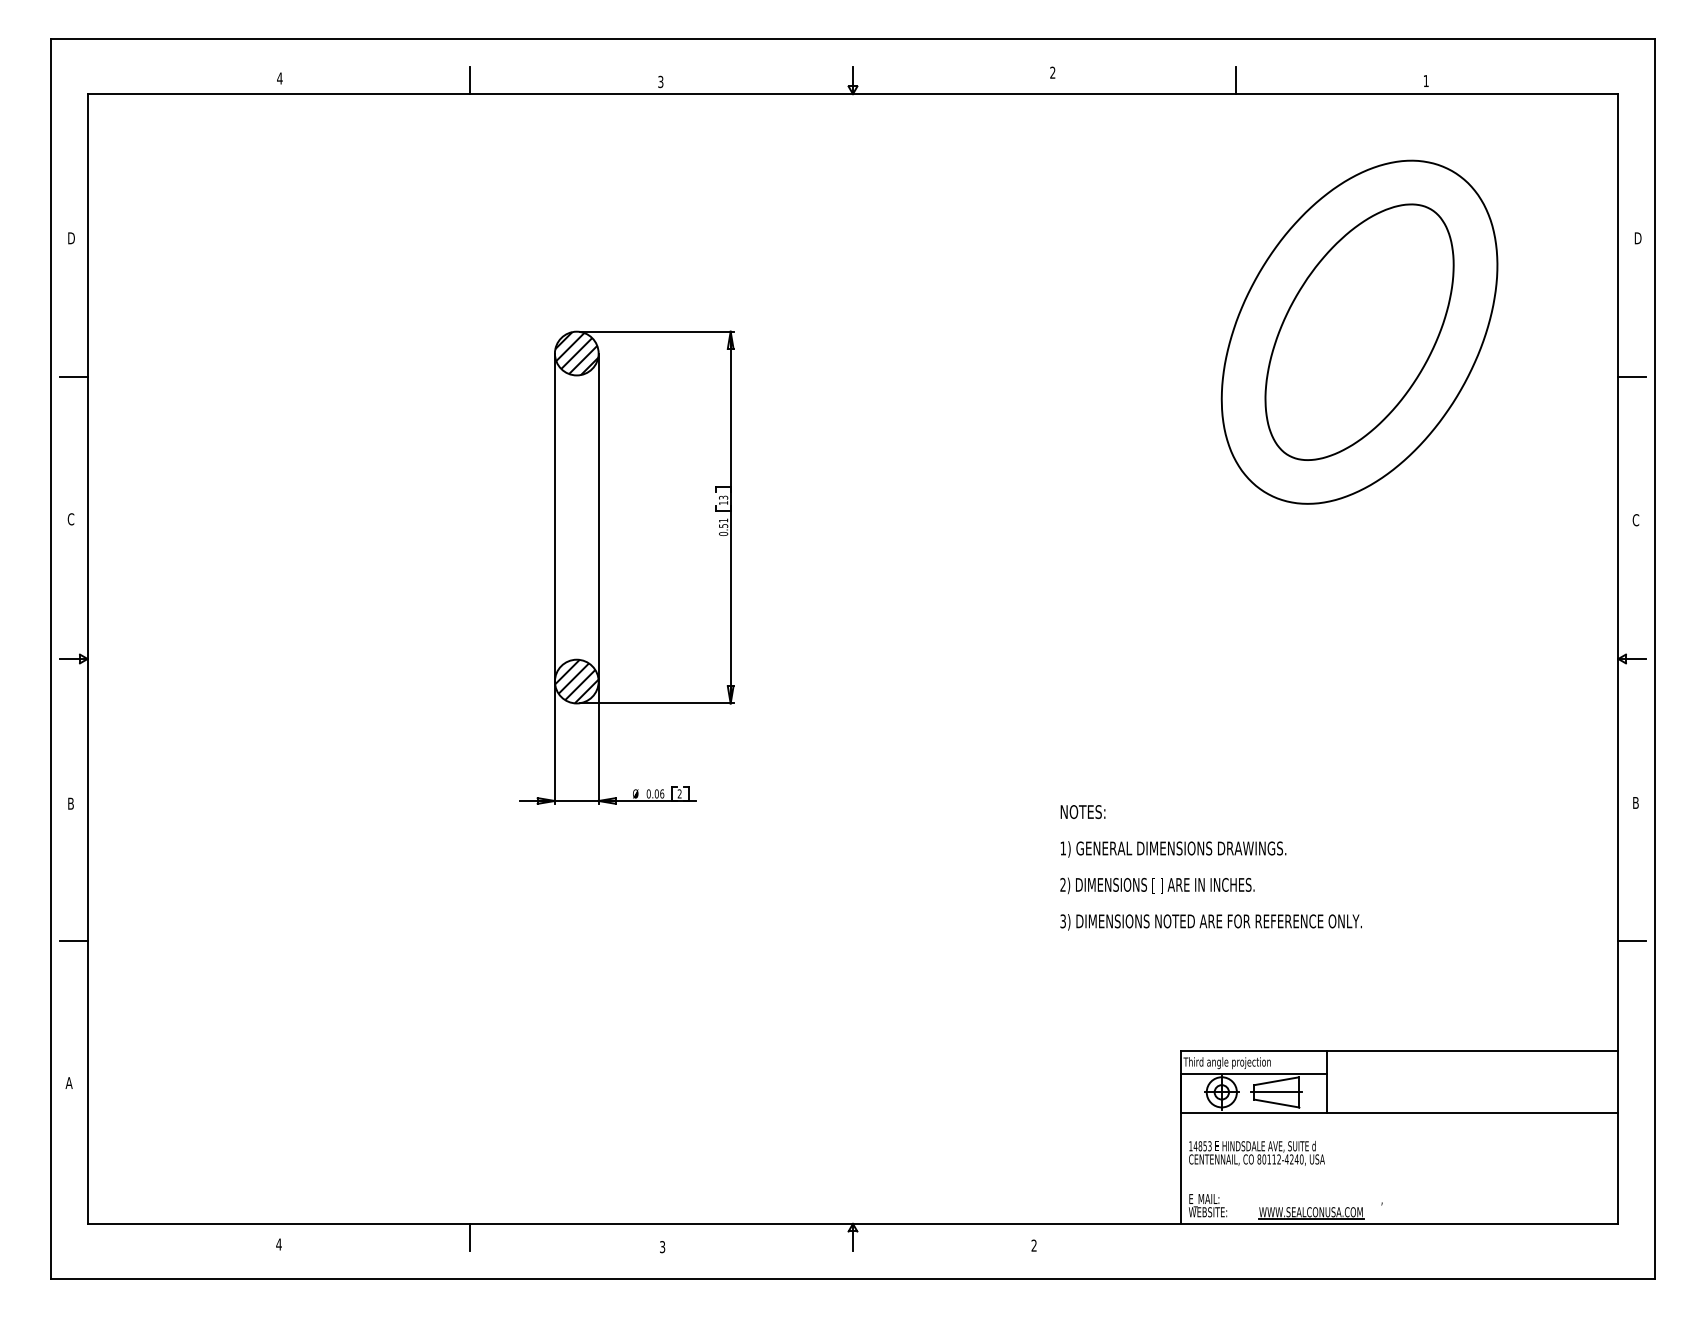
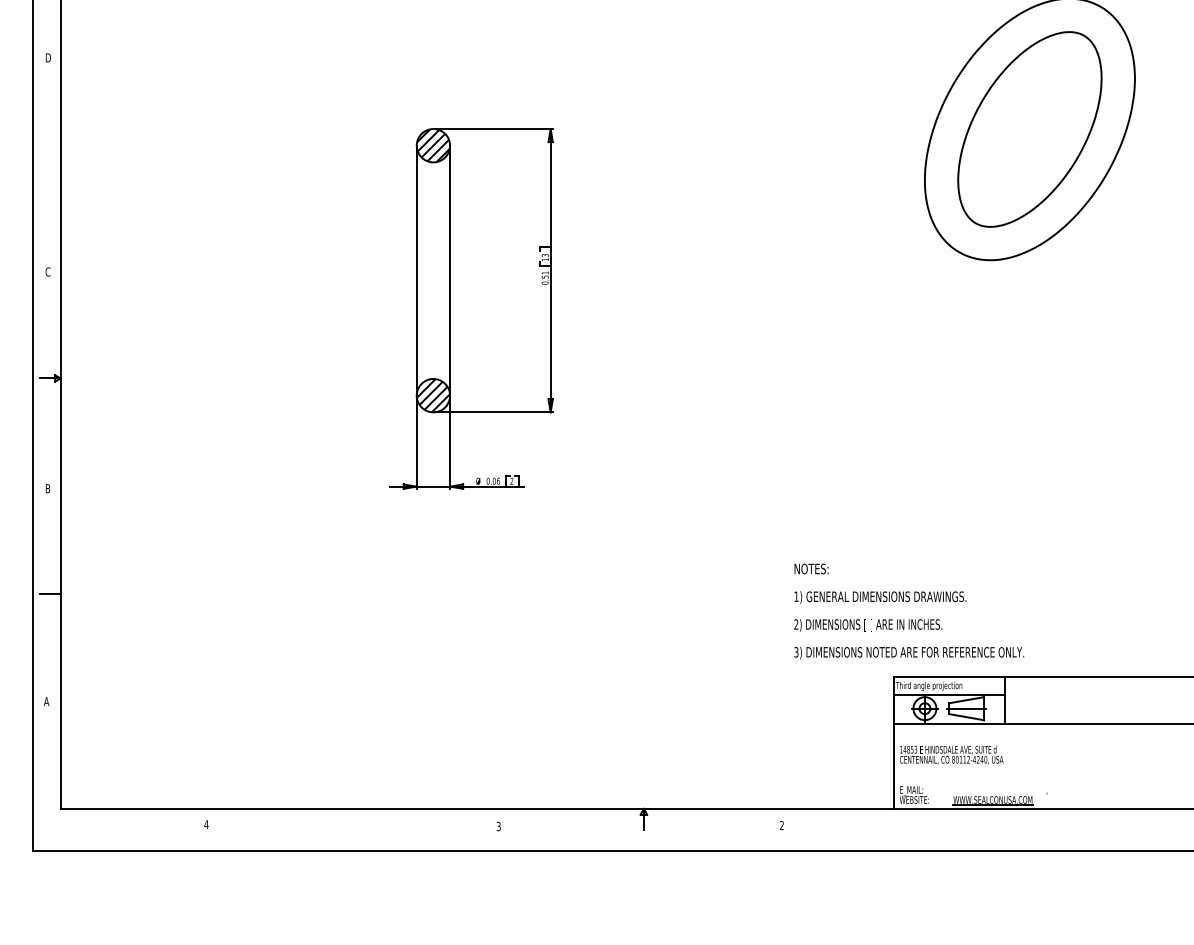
line: (73, 376) -> (49, 163), removed
text: (1210, 867) -> (908, 611), moved
line: (470, 1237) -> (352, 819), removed

